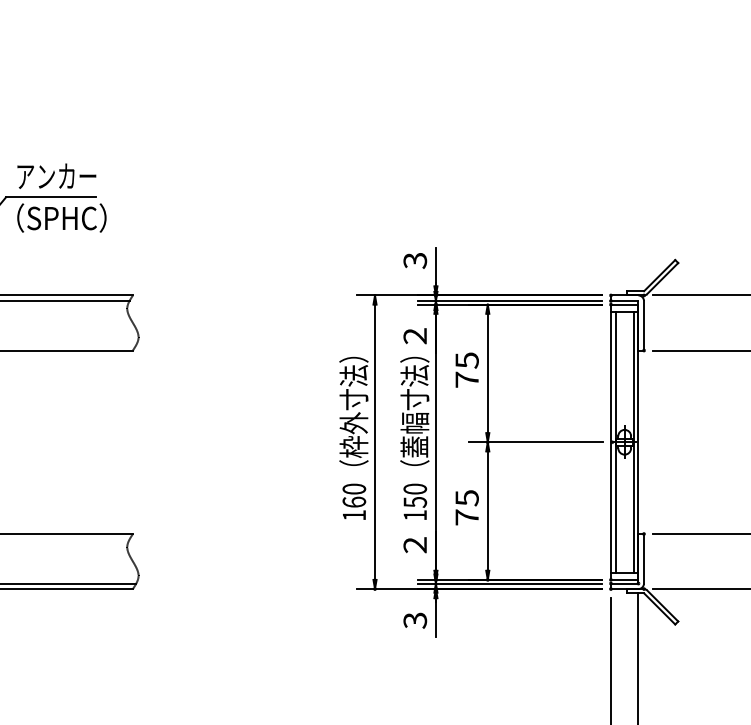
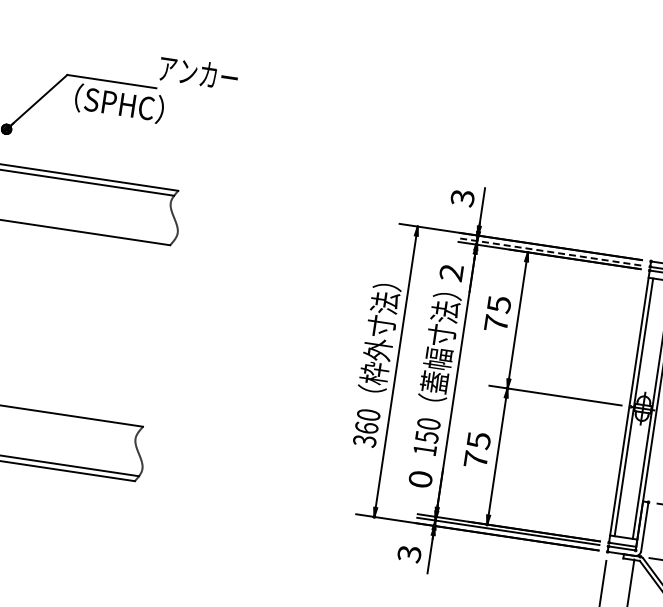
text: (56, 175) -> (198, 72), moved
line: (509, 300) -> (550, 251), solid -> dashed
text: (354, 515) -> (364, 441), 160 -> 360
text: (415, 545) -> (420, 479), 2 -> 0

